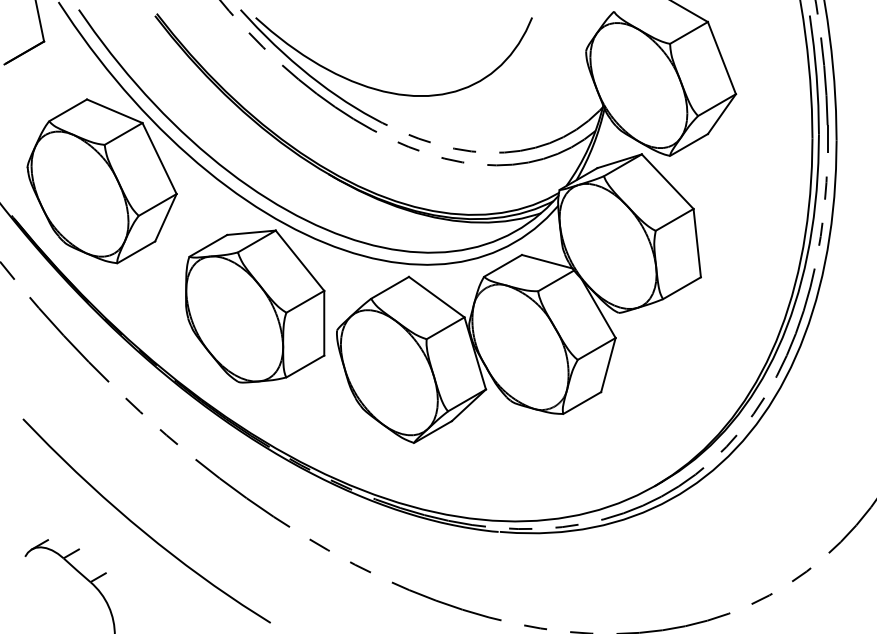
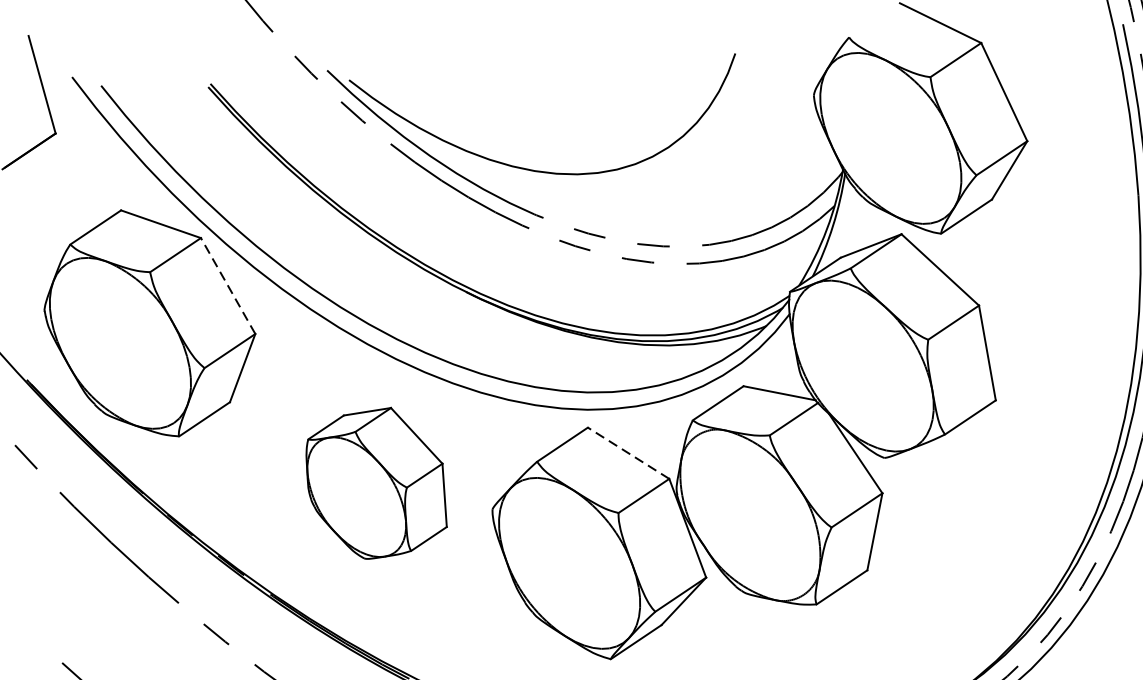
line: (159, 158) -> (228, 285), solid -> dashed
line: (436, 296) -> (628, 452), solid -> dashed
part: (255, 306) -> (376, 483), size x0.7

